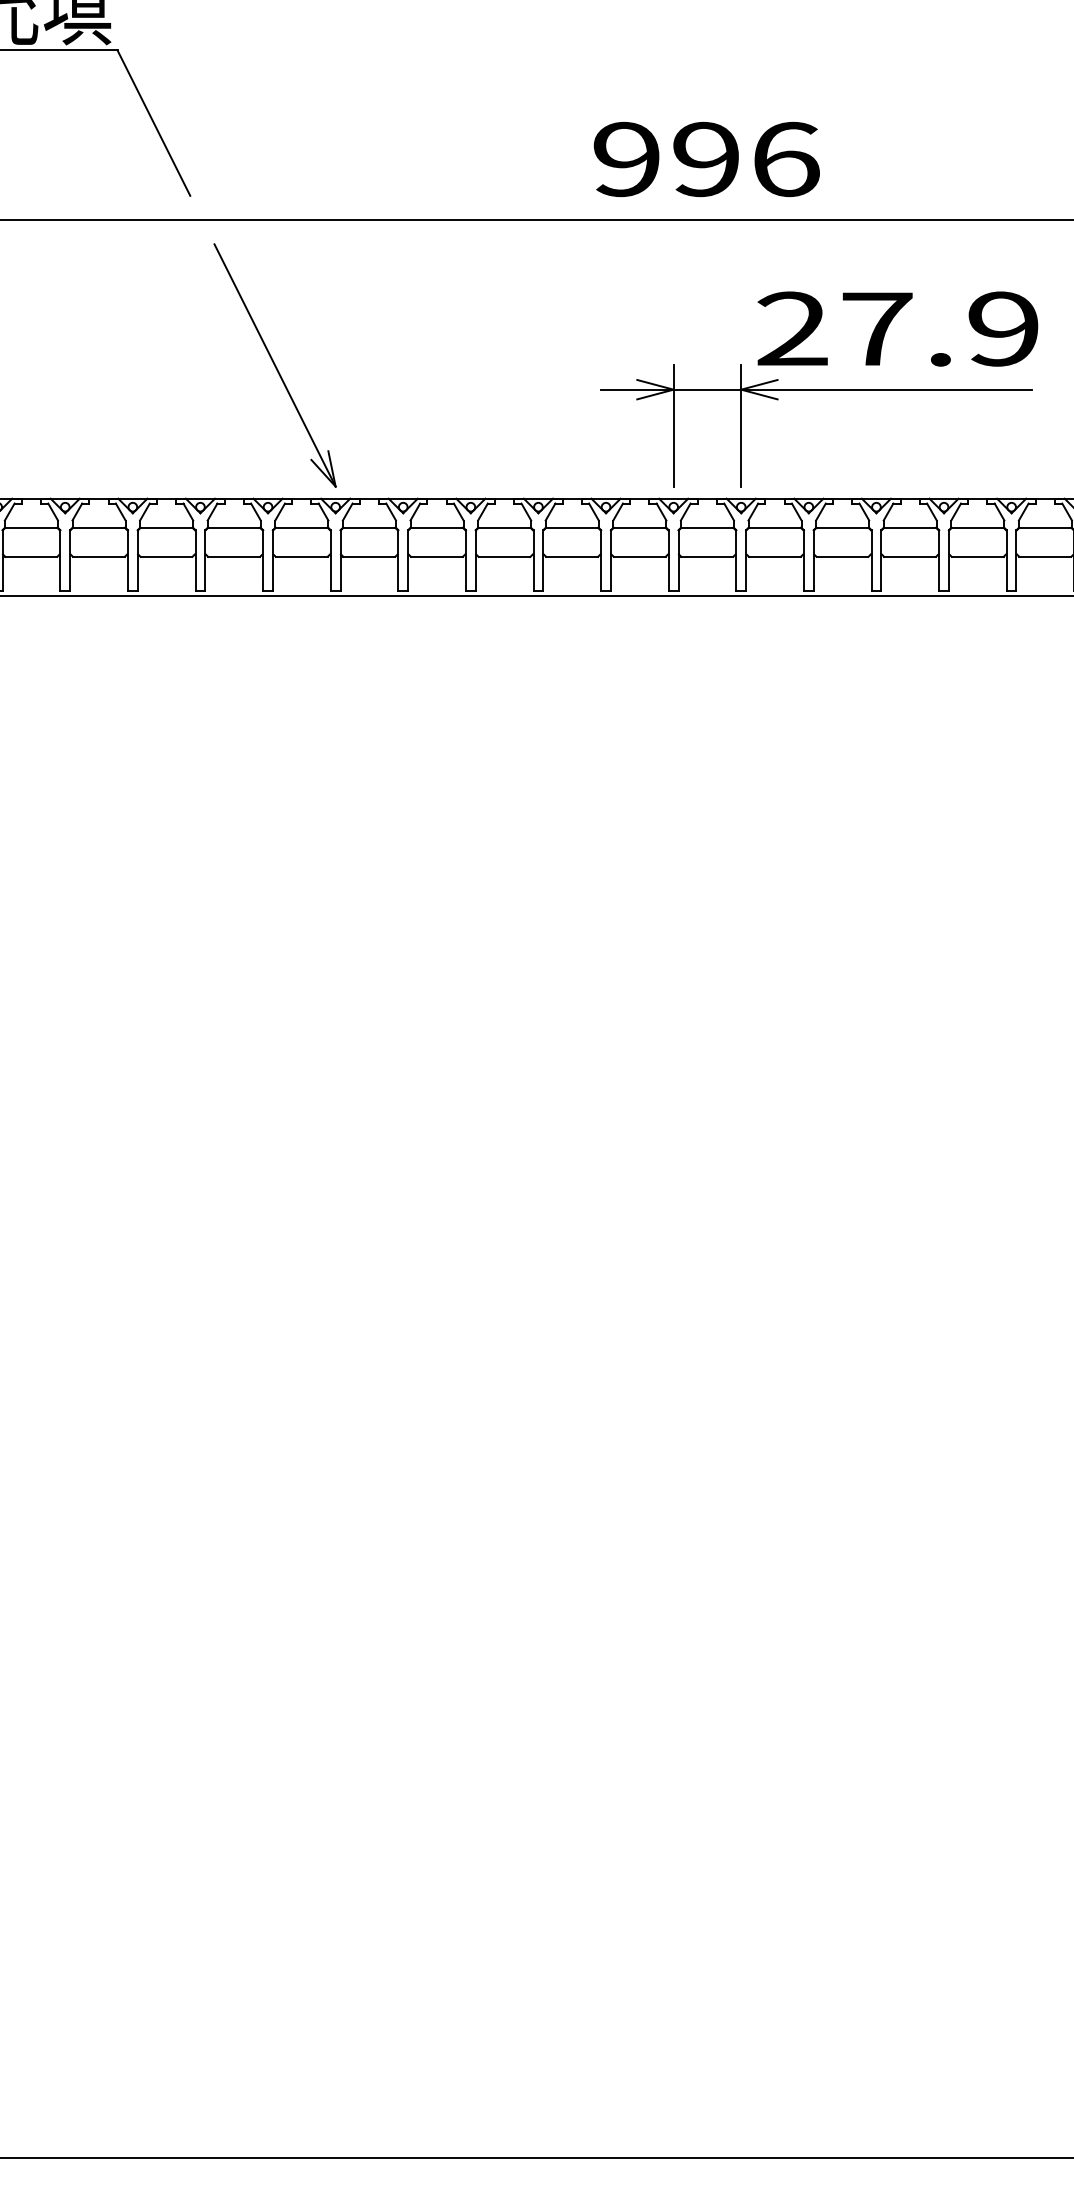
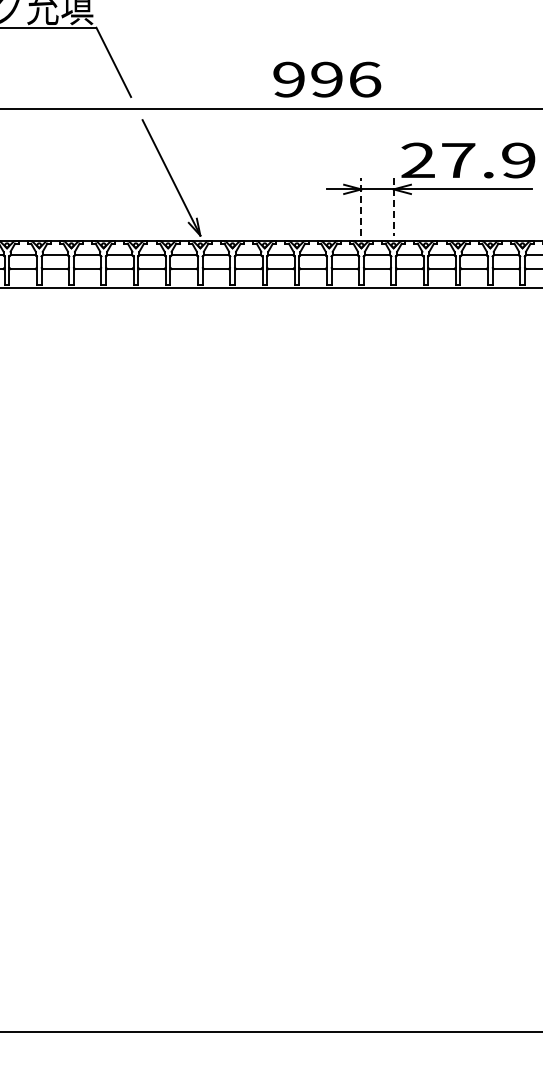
text: (707, 159) -> (327, 79), moved
line: (673, 425) -> (361, 206), solid -> dashed
line: (740, 425) -> (393, 206), solid -> dashed

